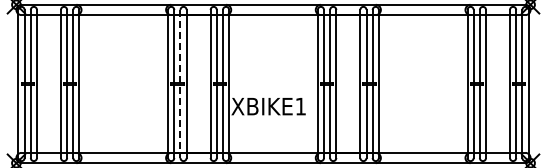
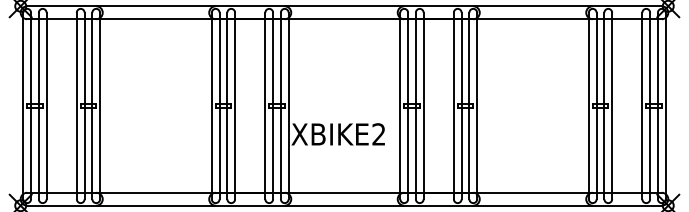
line: (180, 84) -> (227, 106), dashed -> solid
text: (300, 106) -> (378, 134), XBIKE1 -> XBIKE2

